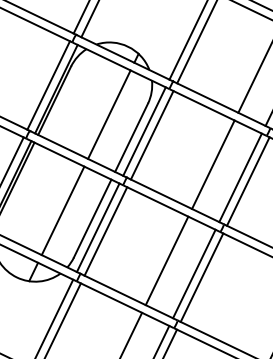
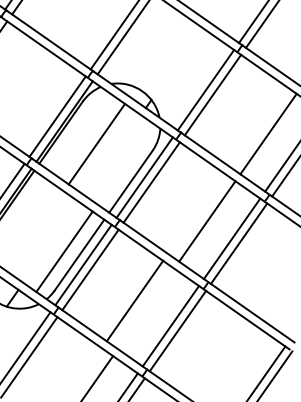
line: (109, 114) -> (96, 144), moved
line: (62, 210) -> (64, 251), moved
line: (166, 260) -> (134, 300), moved

